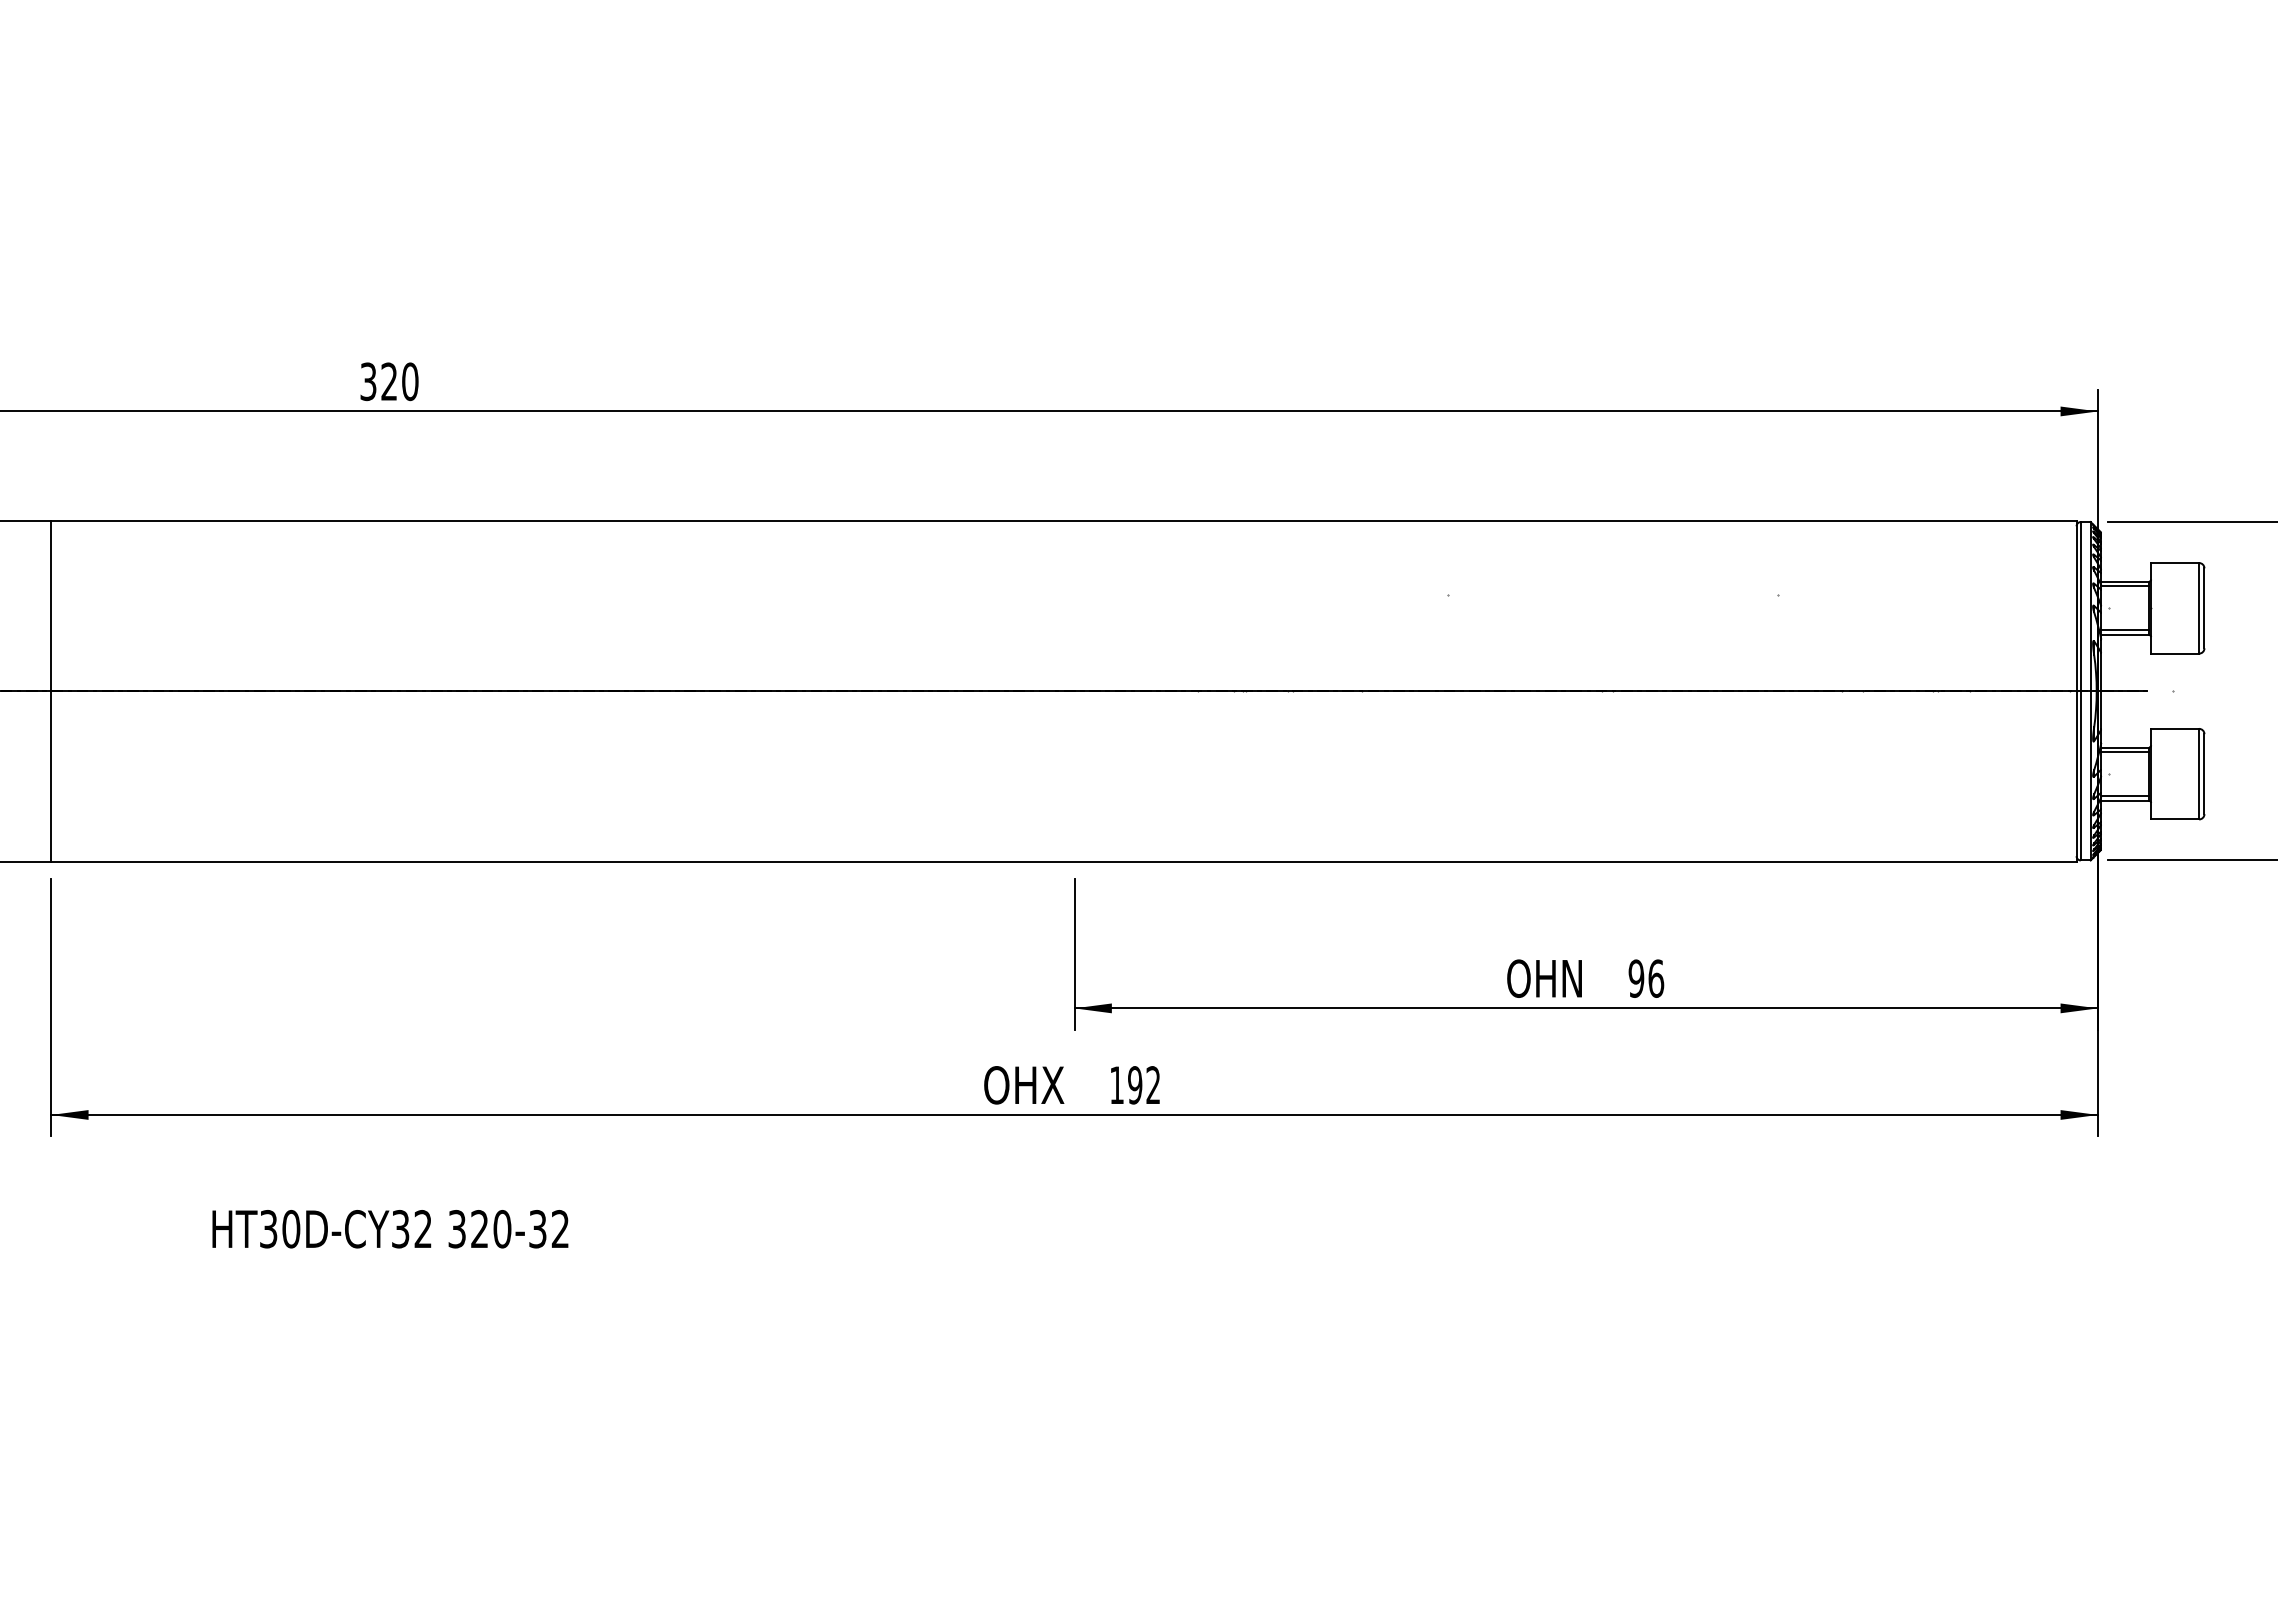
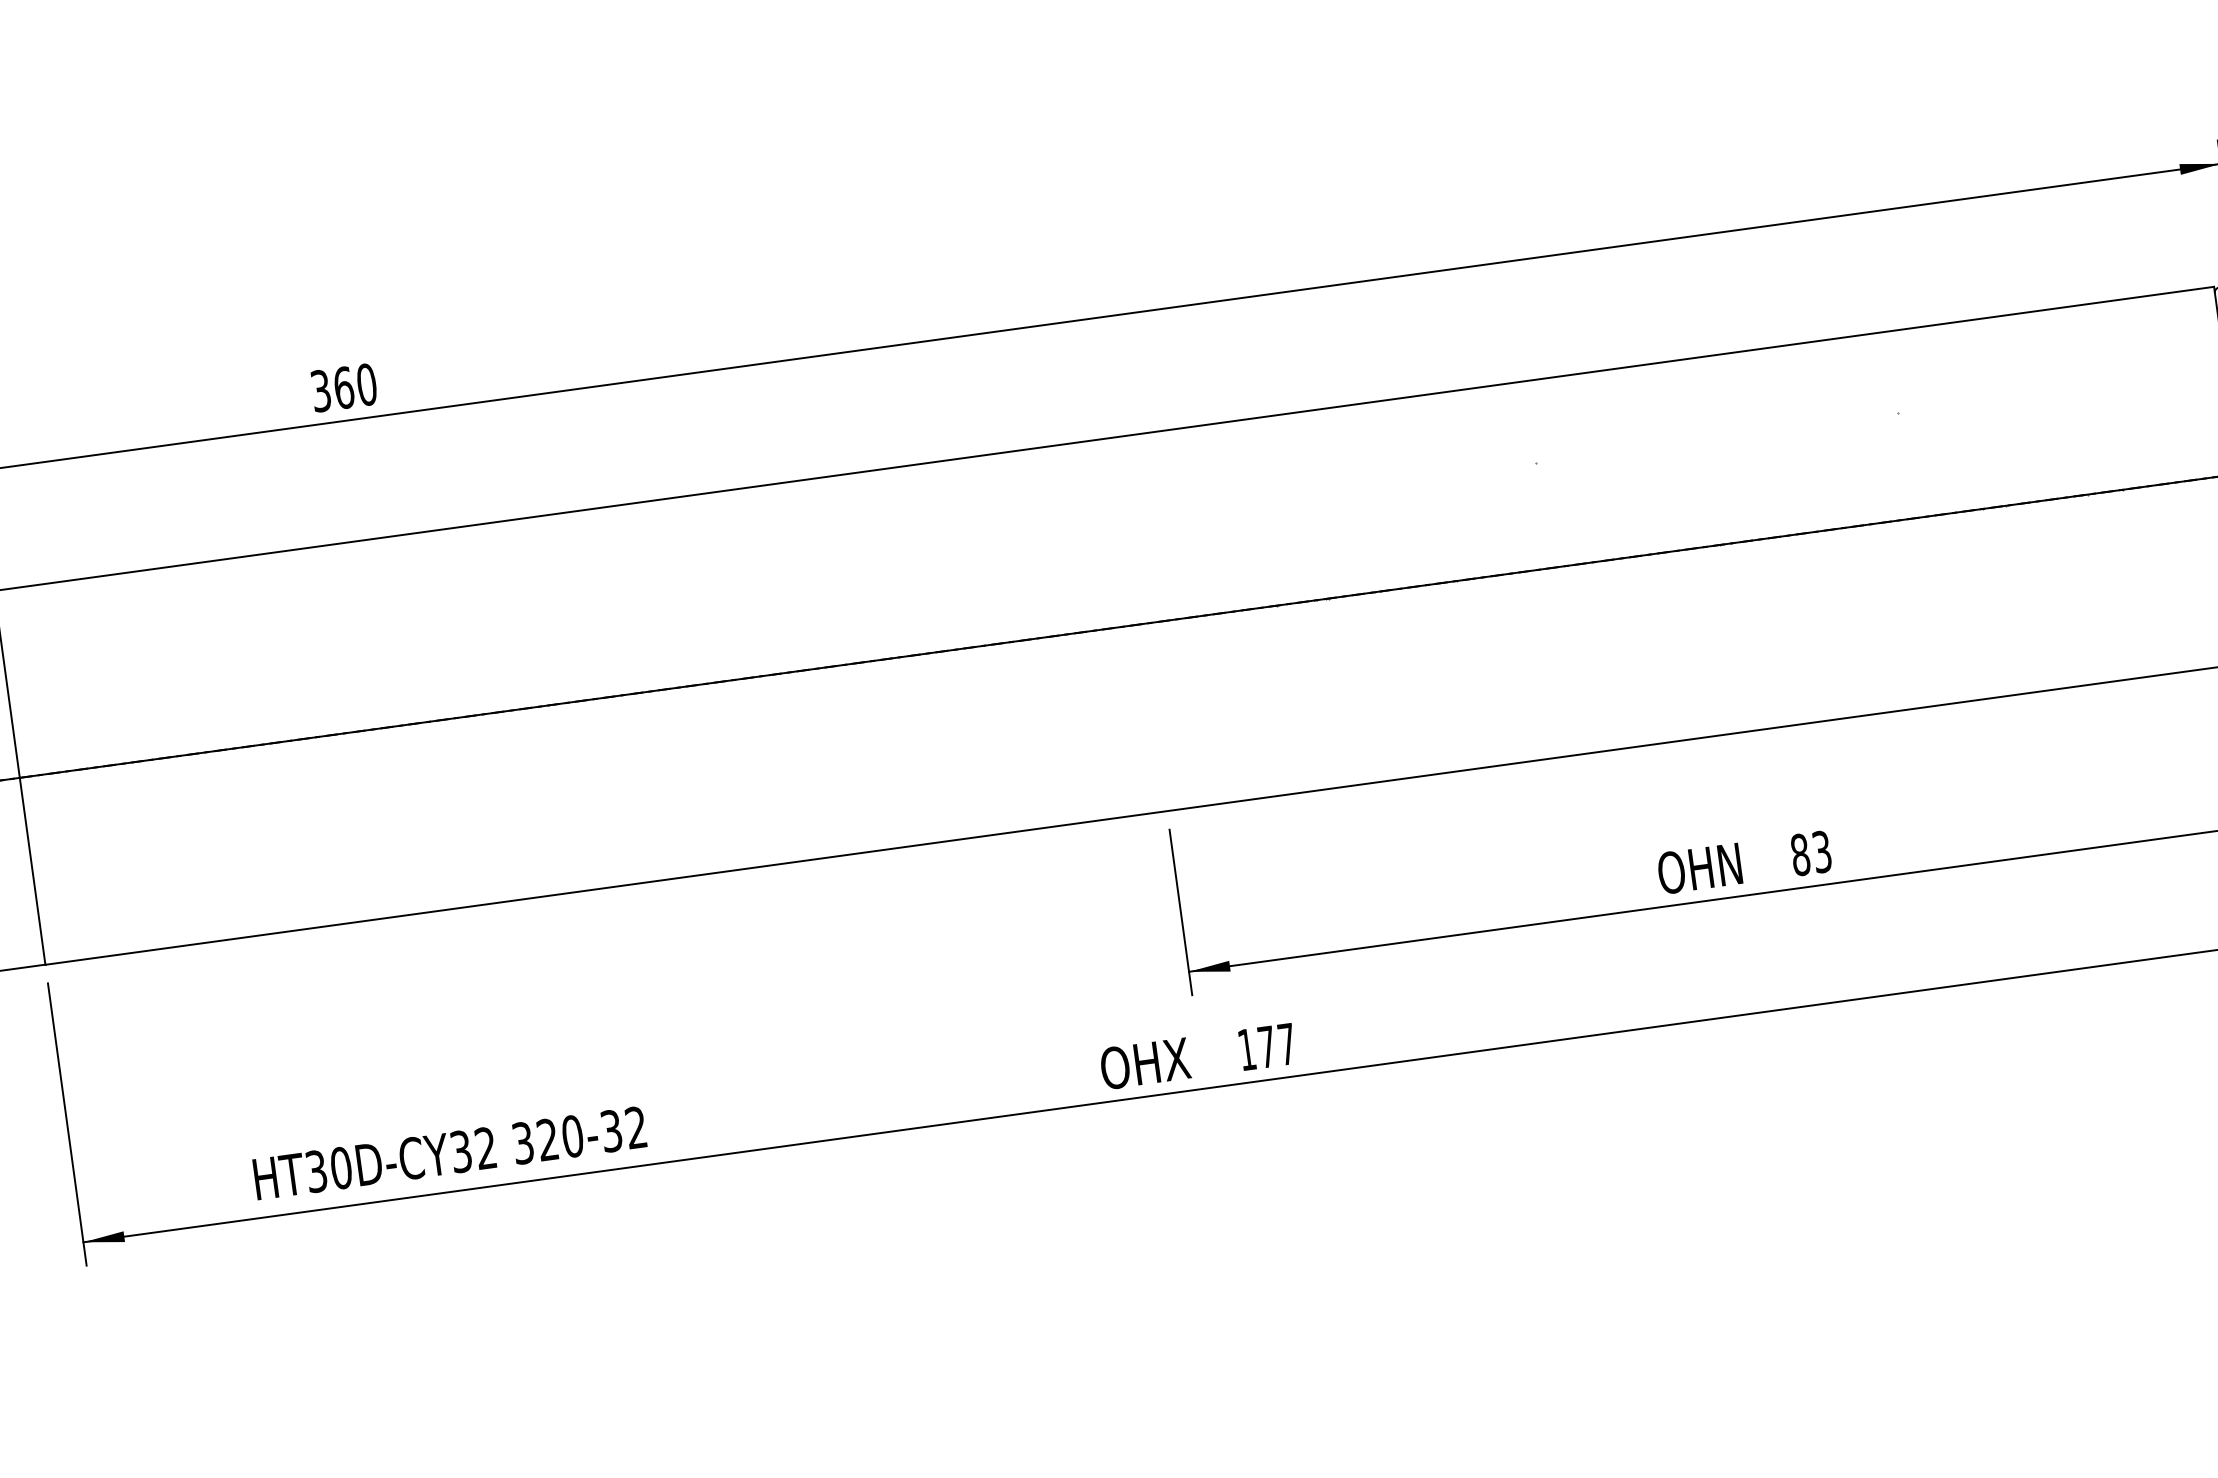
text: (389, 381) -> (344, 387), 320 -> 360
text: (1646, 978) -> (1811, 853), 96 -> 83
text: (1144, 1085) -> (1277, 1045), 192 -> 177
text: (390, 1229) -> (450, 1153), moved

